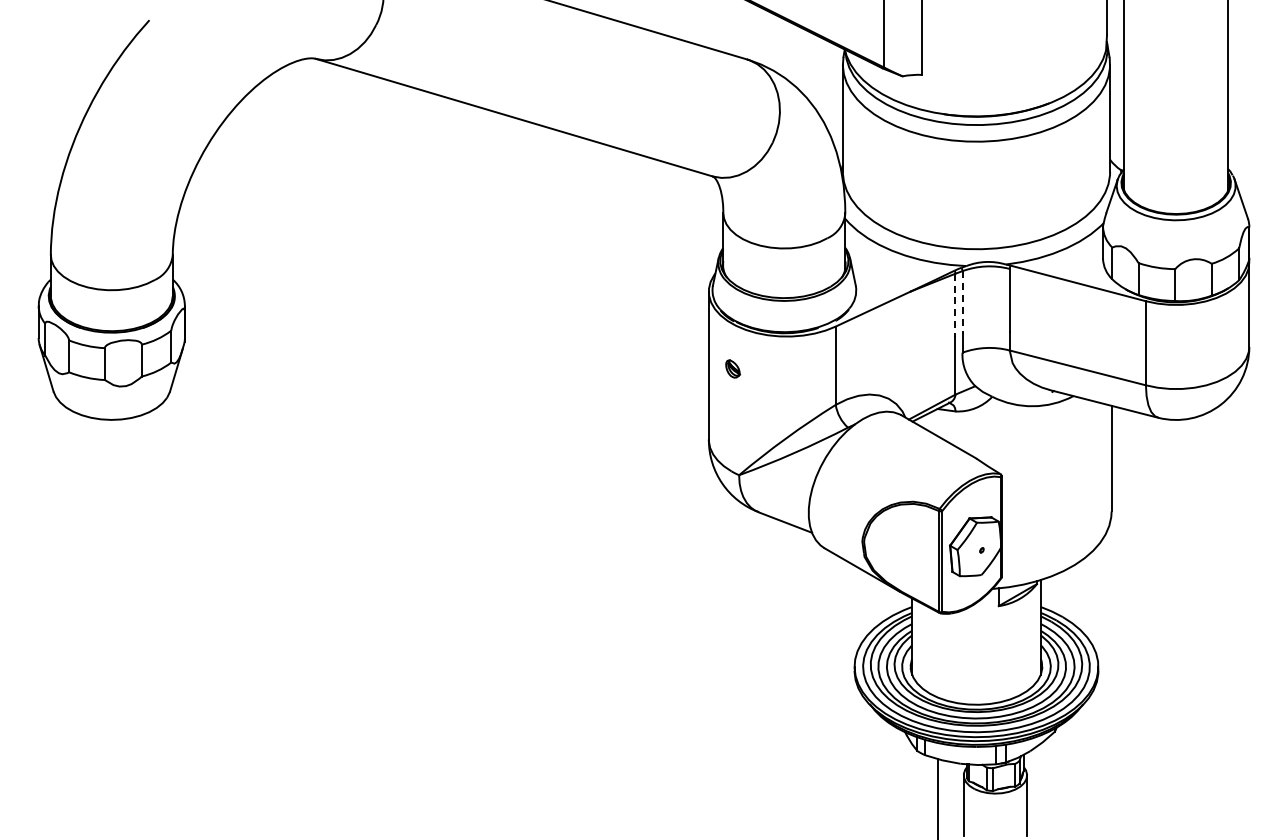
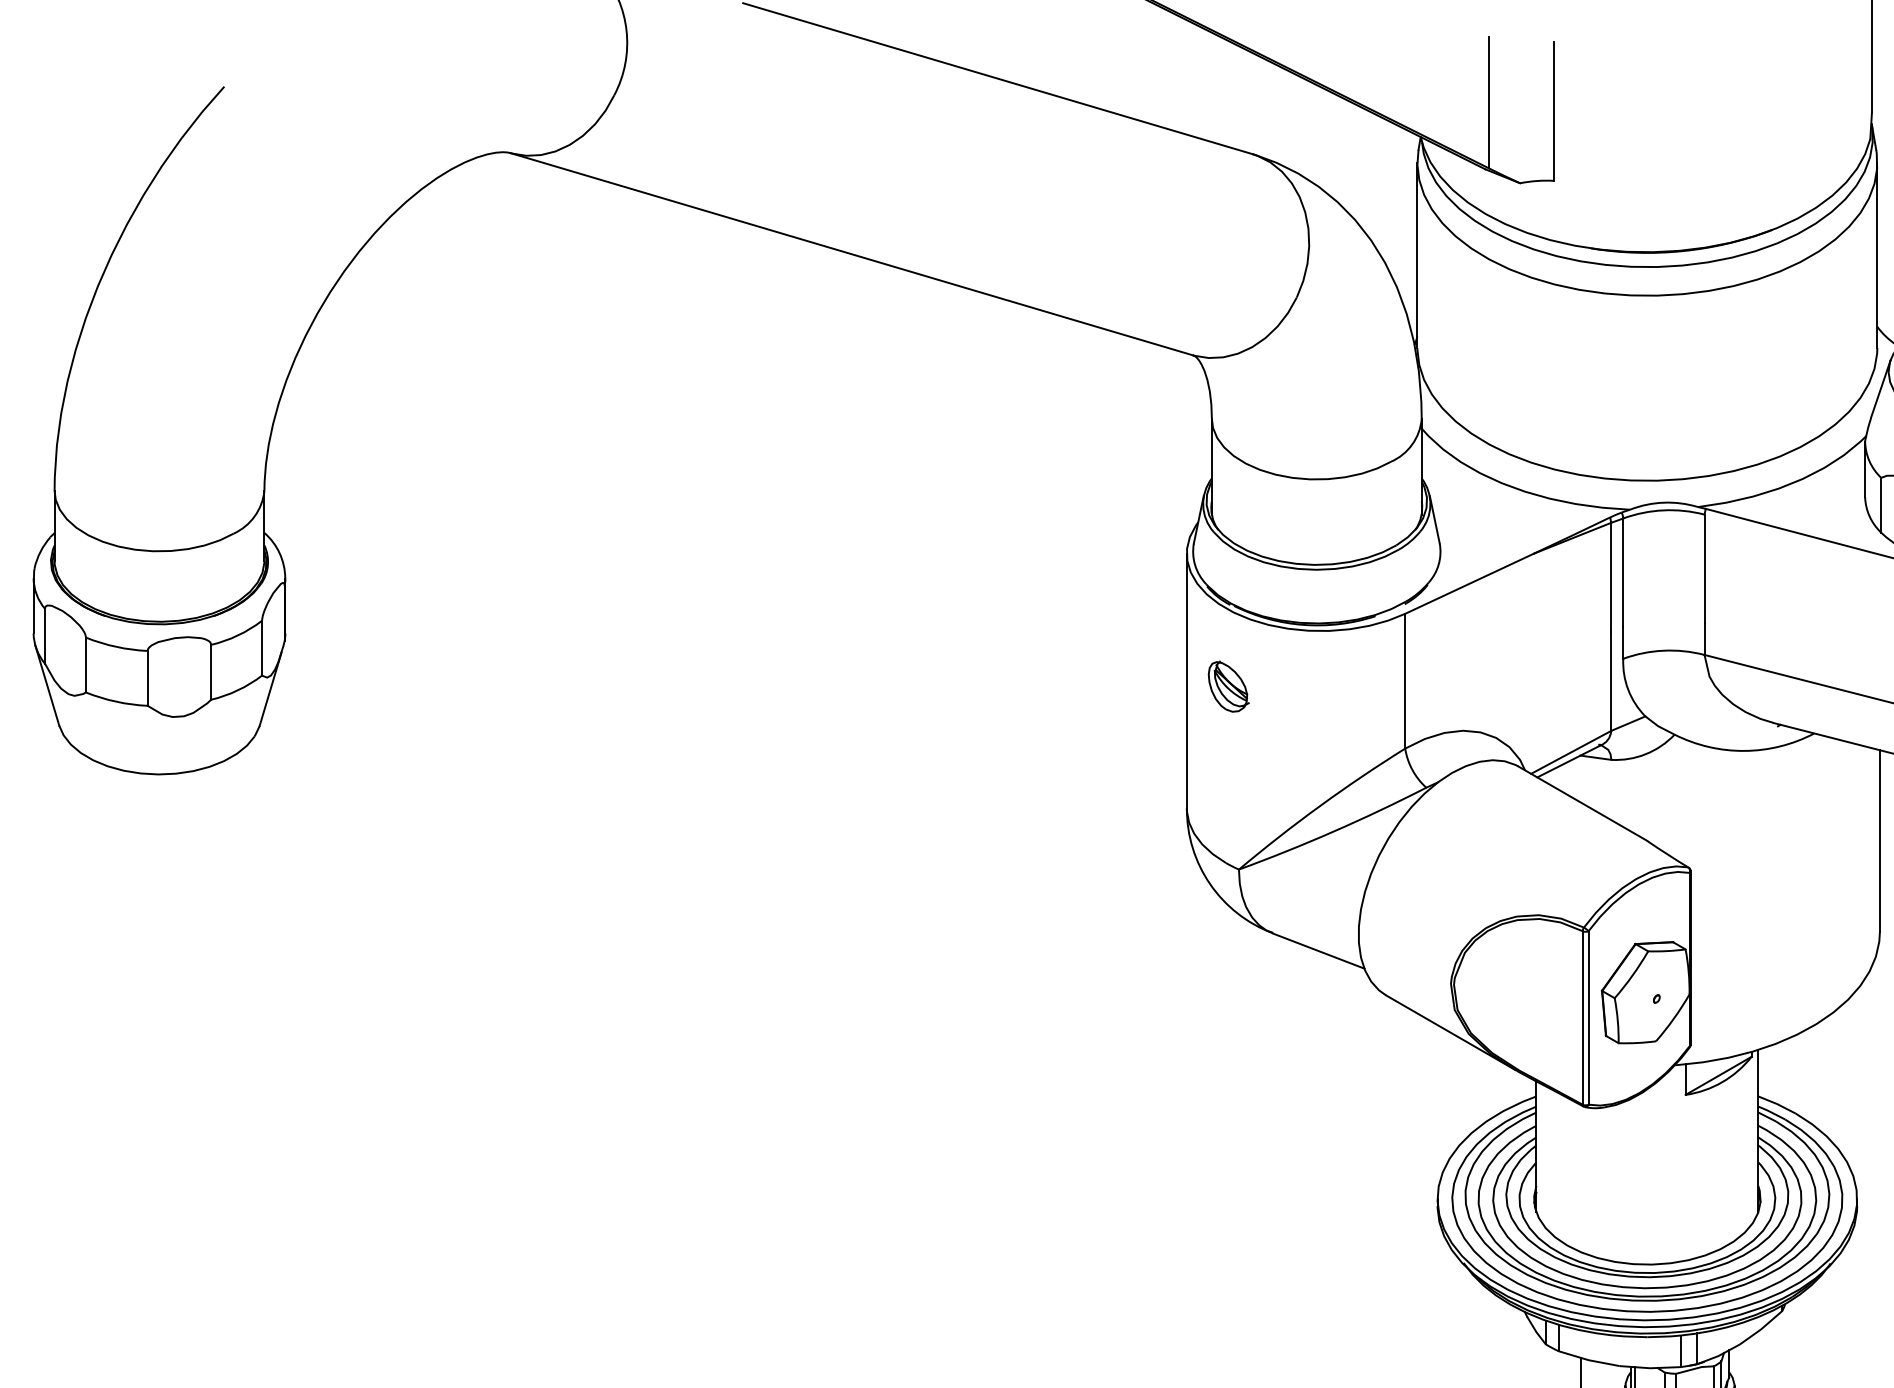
line: (962, 303) -> (1623, 574), dashed -> solid
line: (955, 305) -> (1611, 577), dashed -> solid
part: (732, 368) -> (1227, 685), size x1.67

